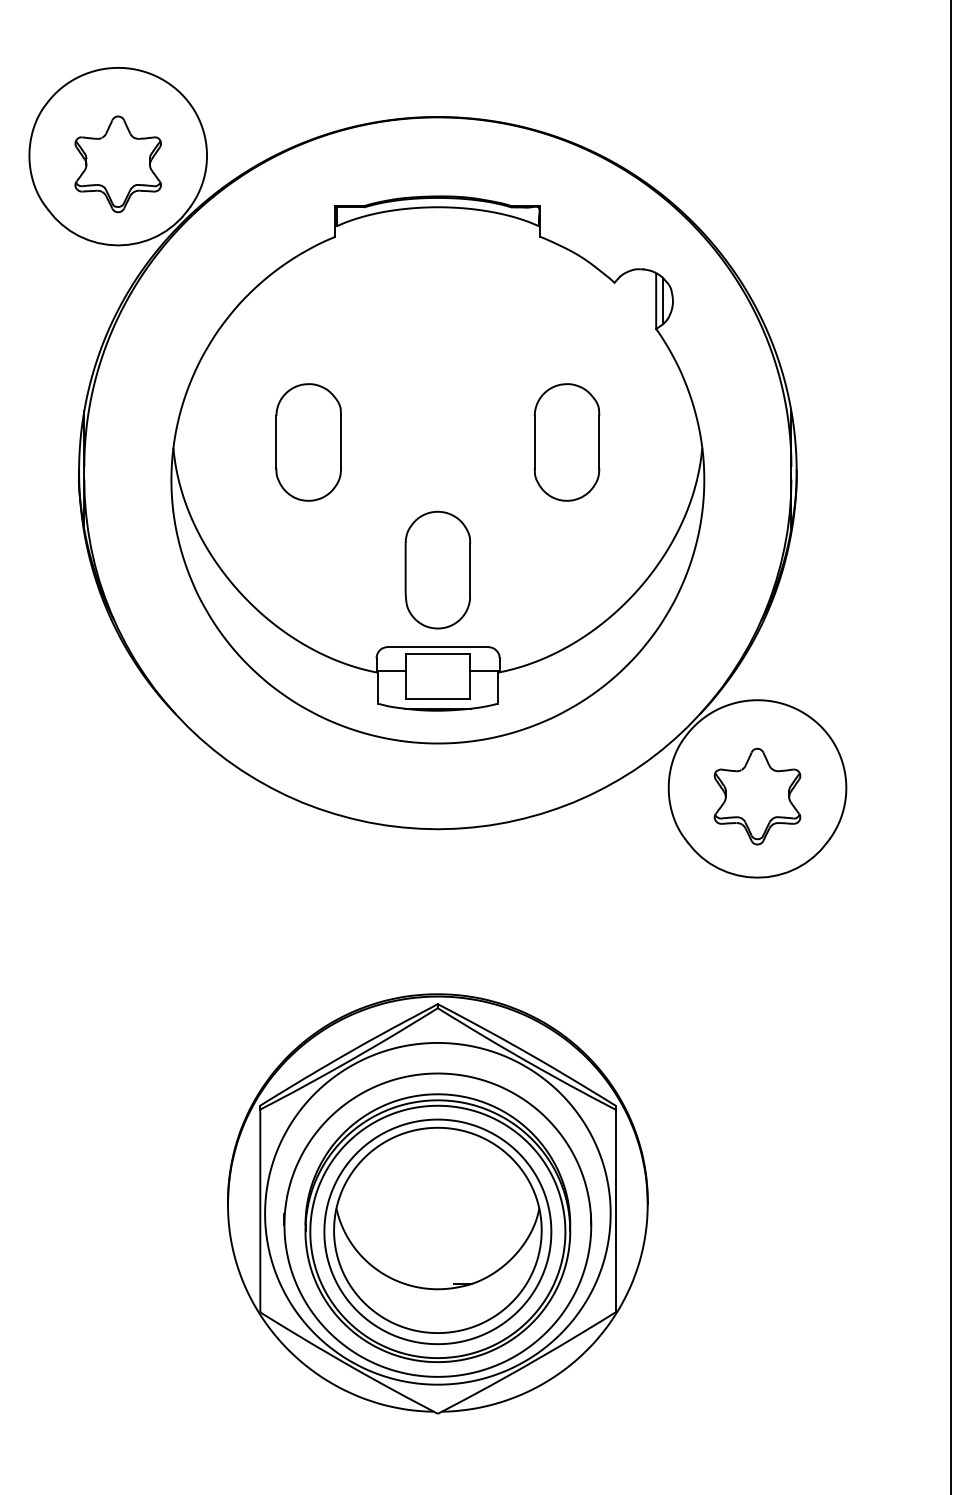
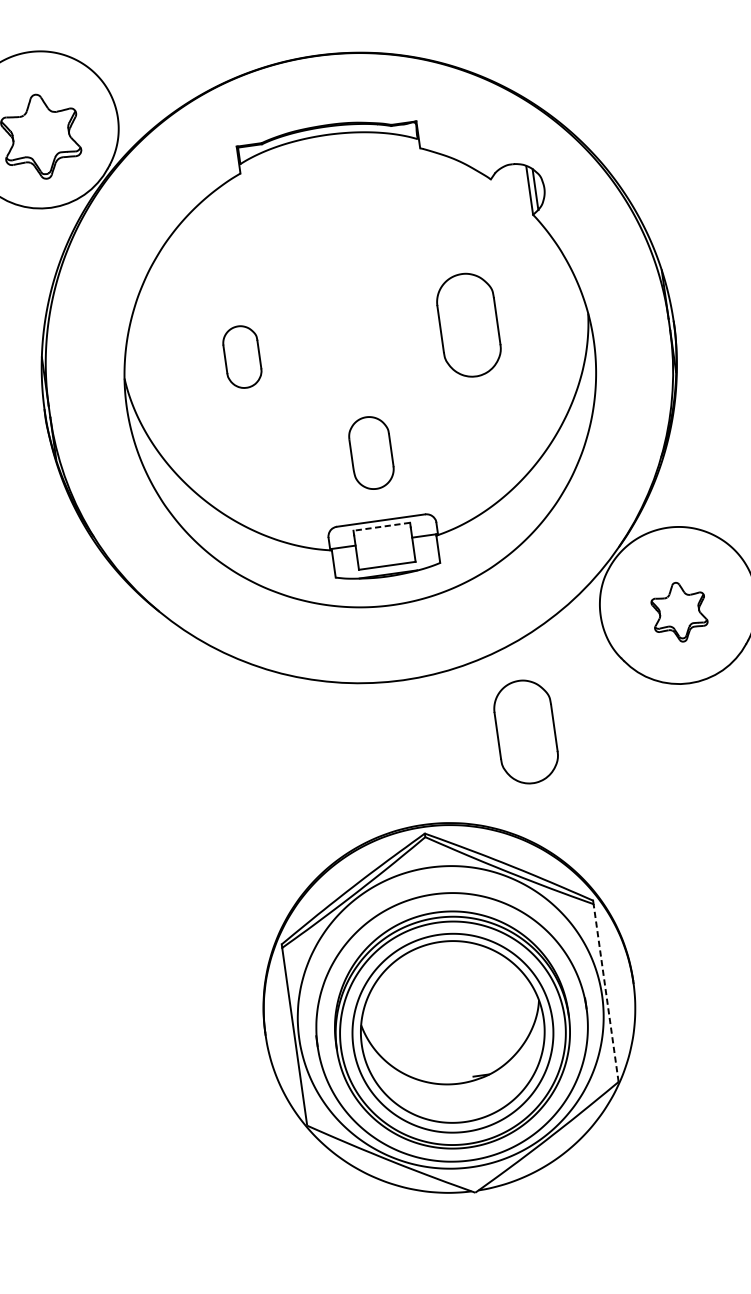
part: (308, 442) -> (242, 357), size x0.6
part: (437, 569) -> (371, 452), size x0.7
line: (437, 654) -> (381, 527), solid -> dashed
part: (757, 796) -> (679, 612), size x0.7
part: (566, 906) -> (525, 732), added
line: (615, 1210) -> (606, 992), solid -> dashed

